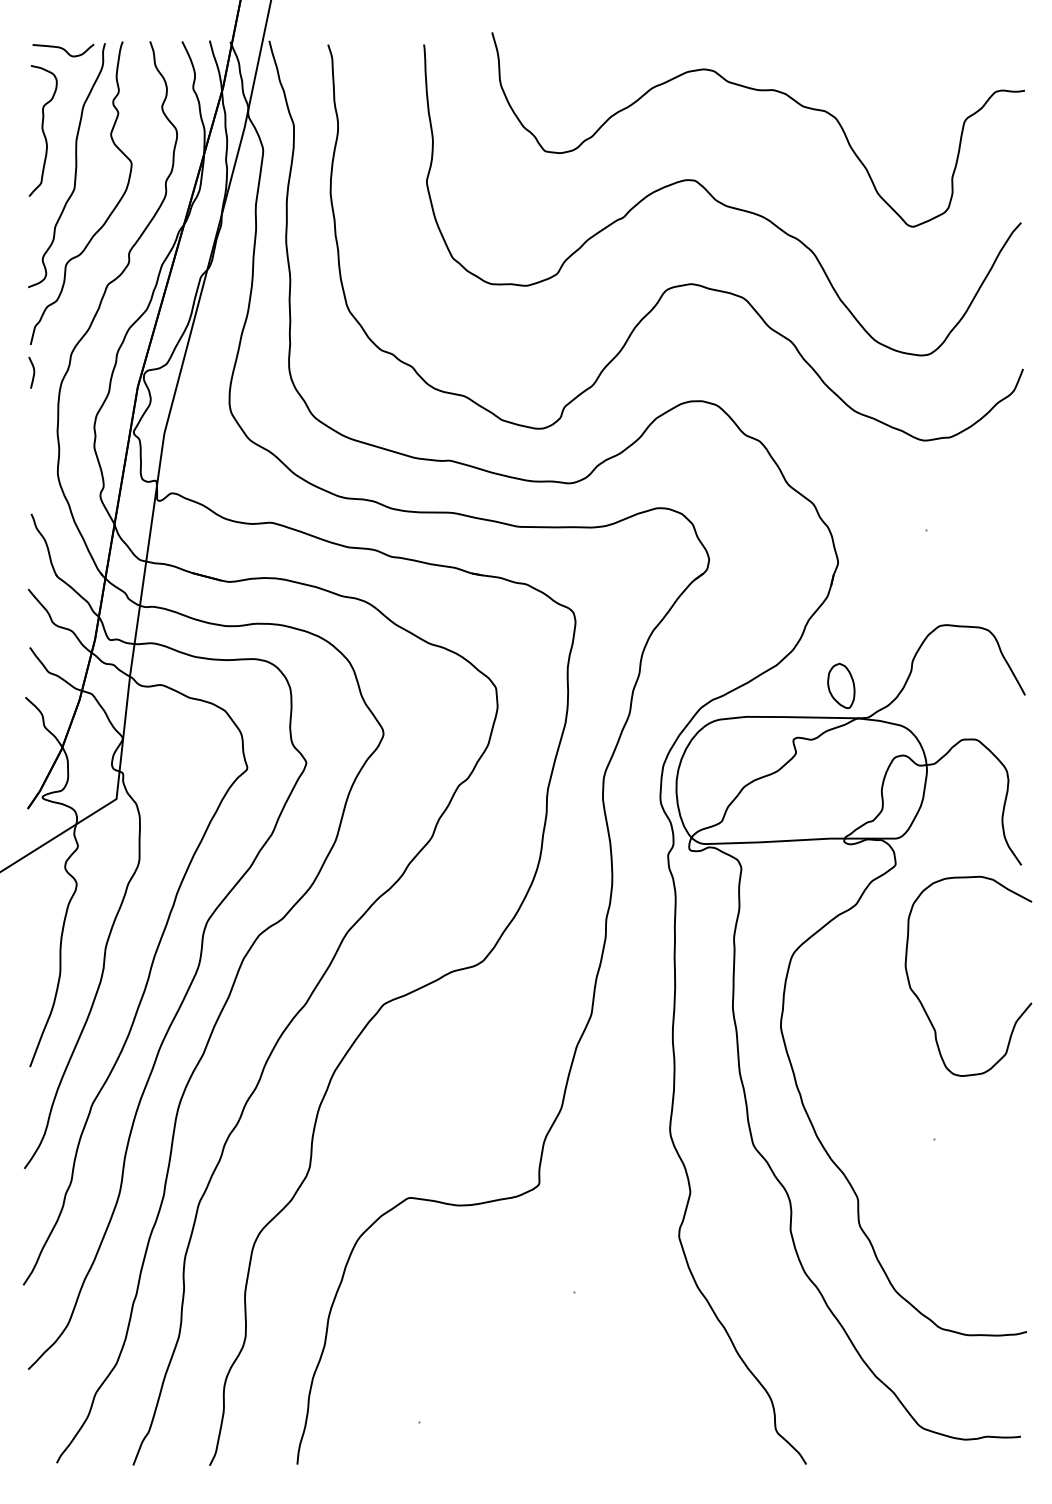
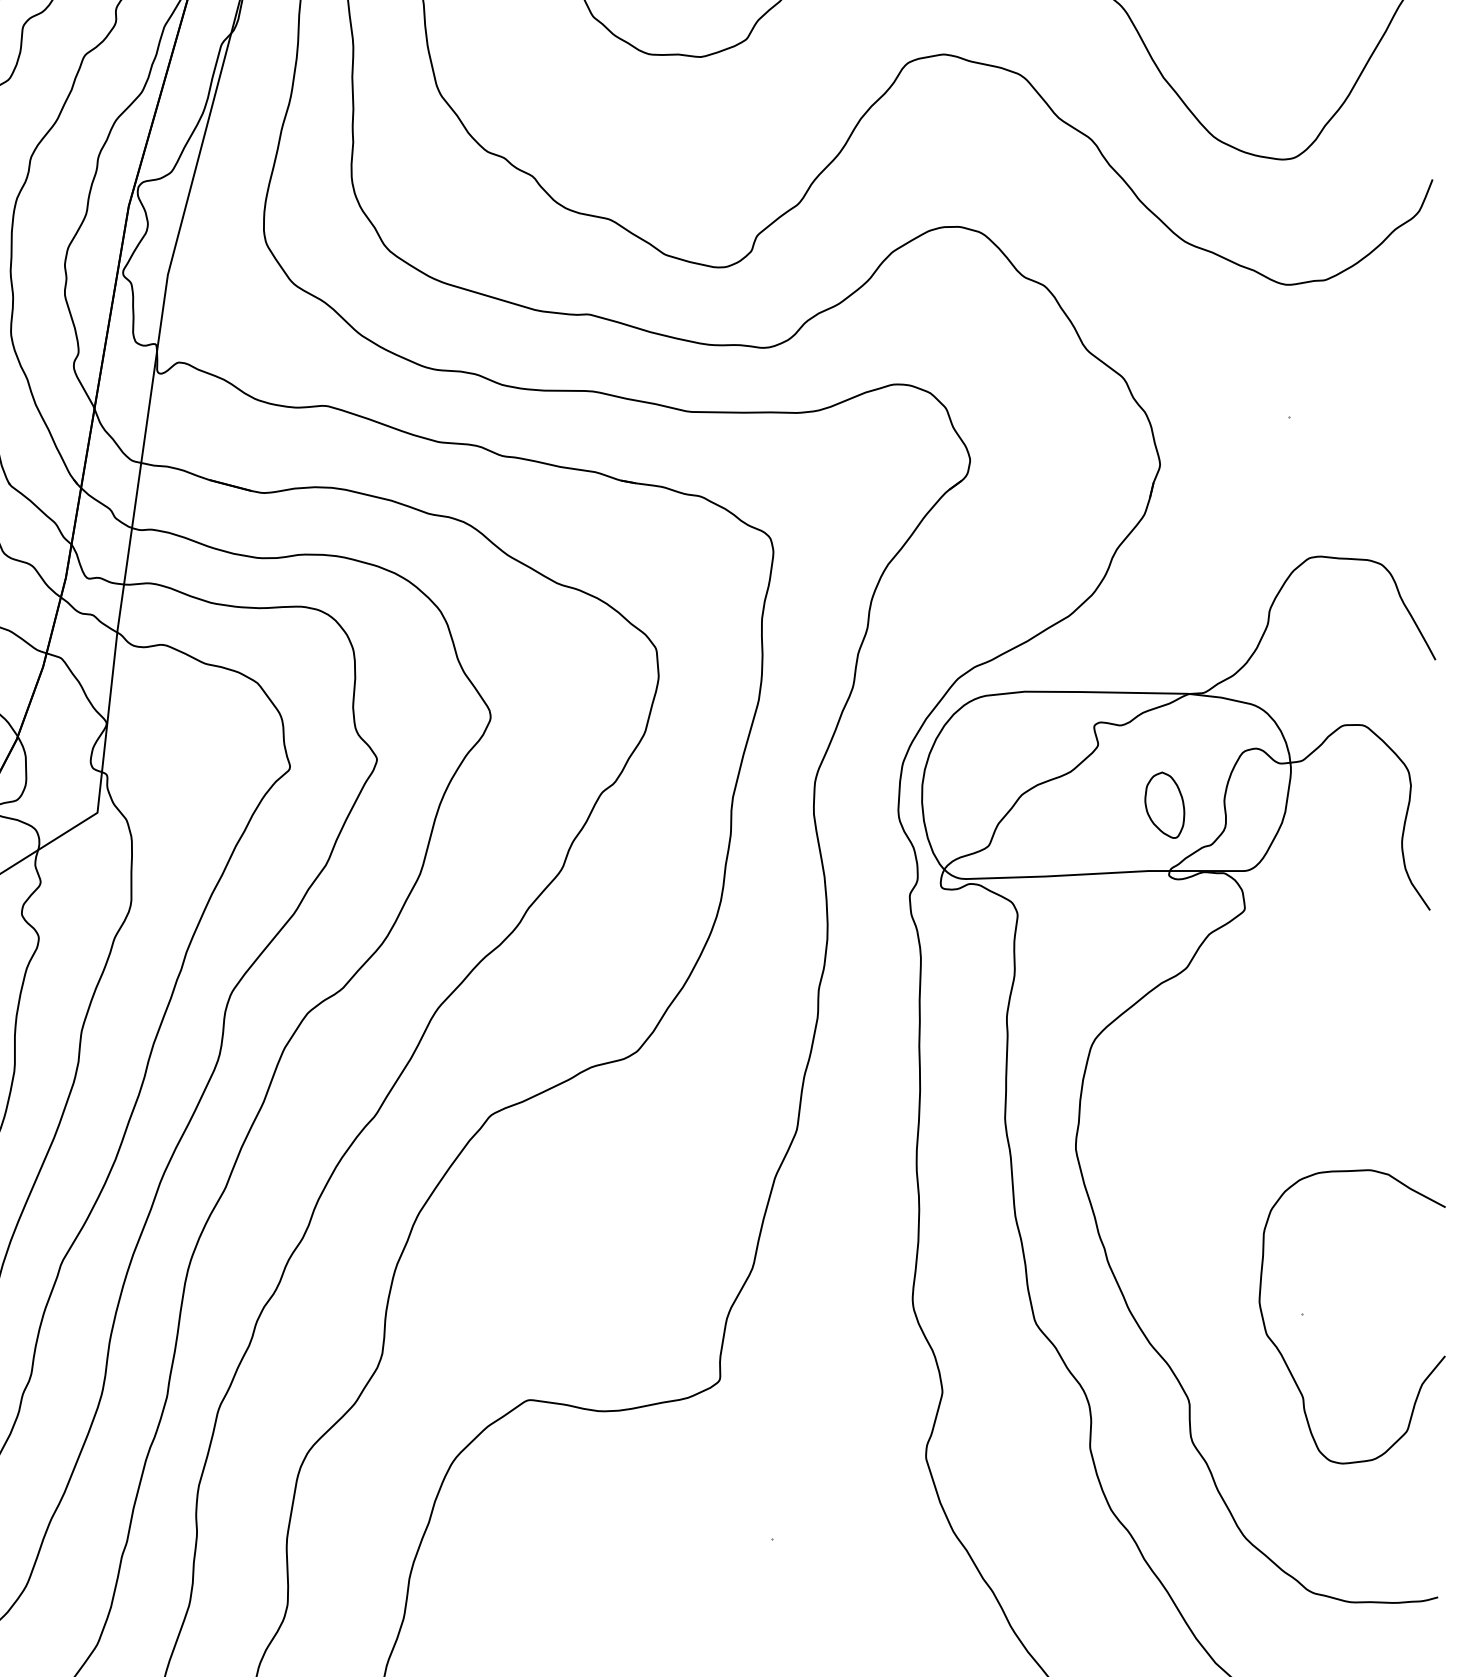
part: (841, 685) -> (1165, 804), moved
curve: (921, 1001) -> (1282, 1353), moved

